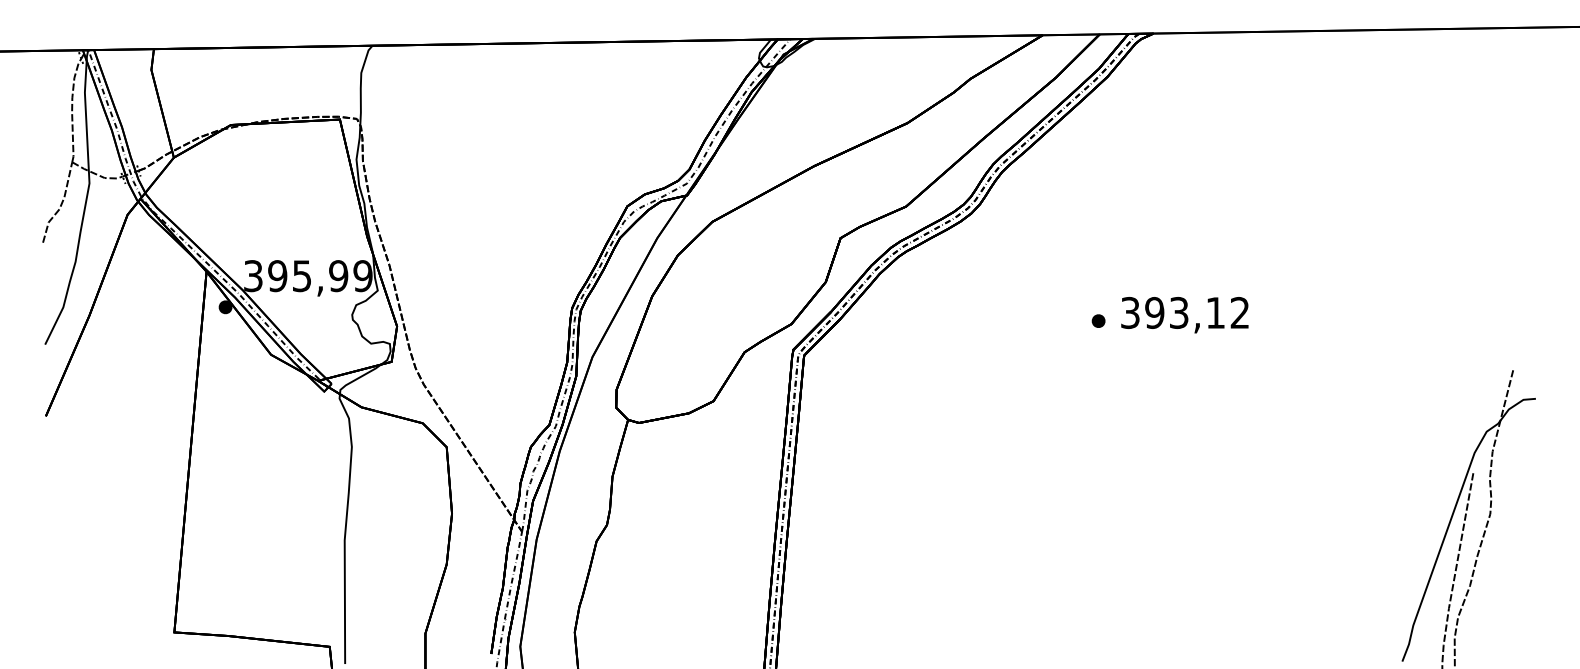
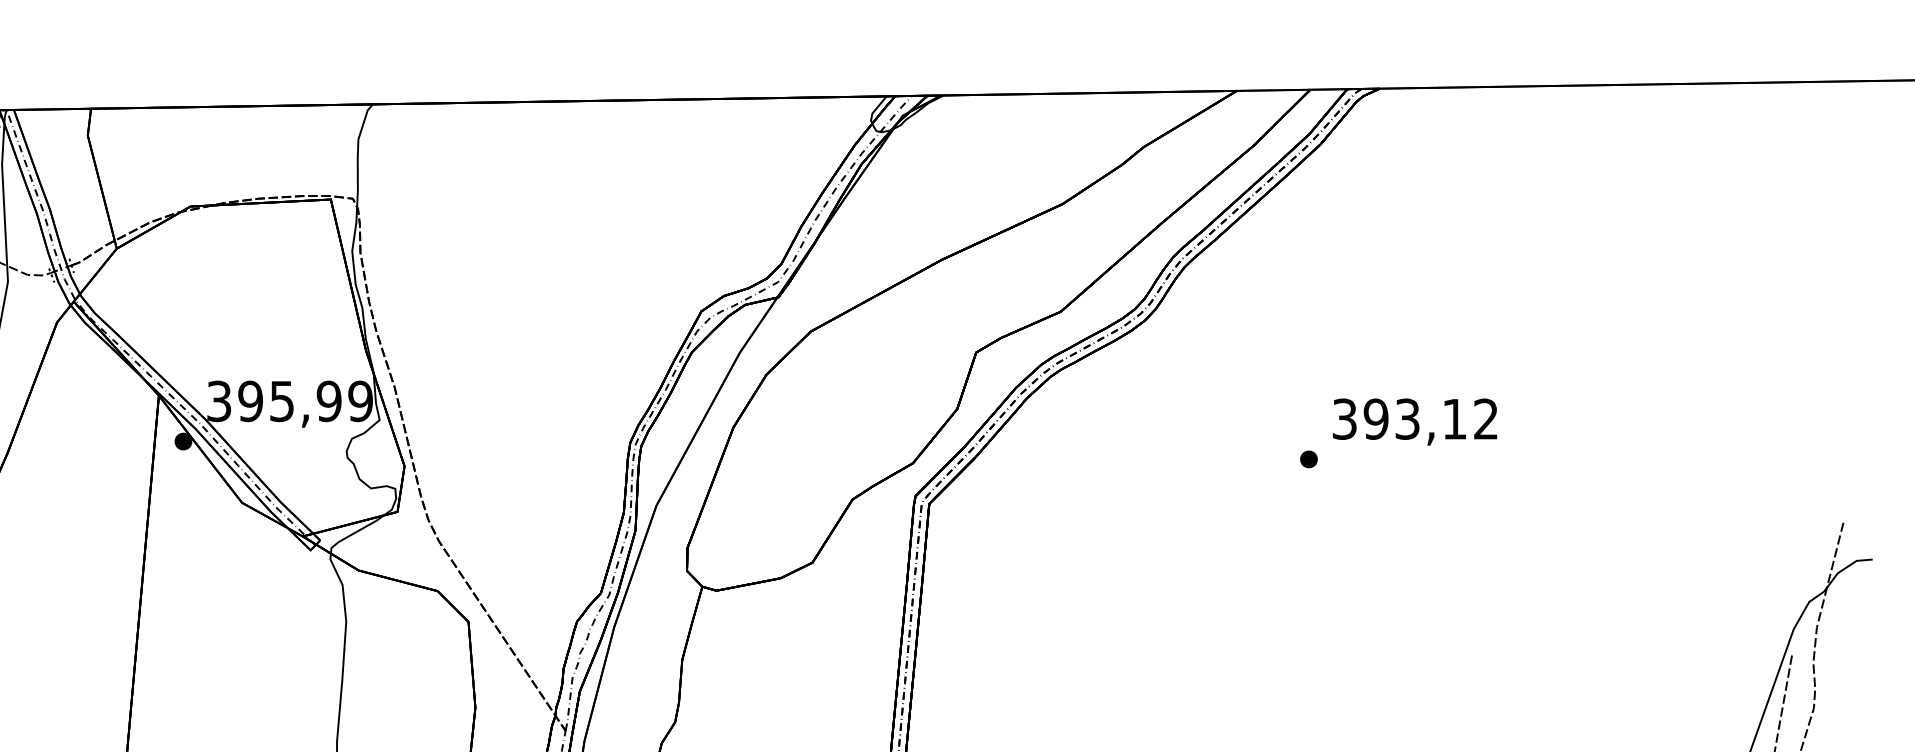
text: (1184, 315) -> (1414, 422), moved

